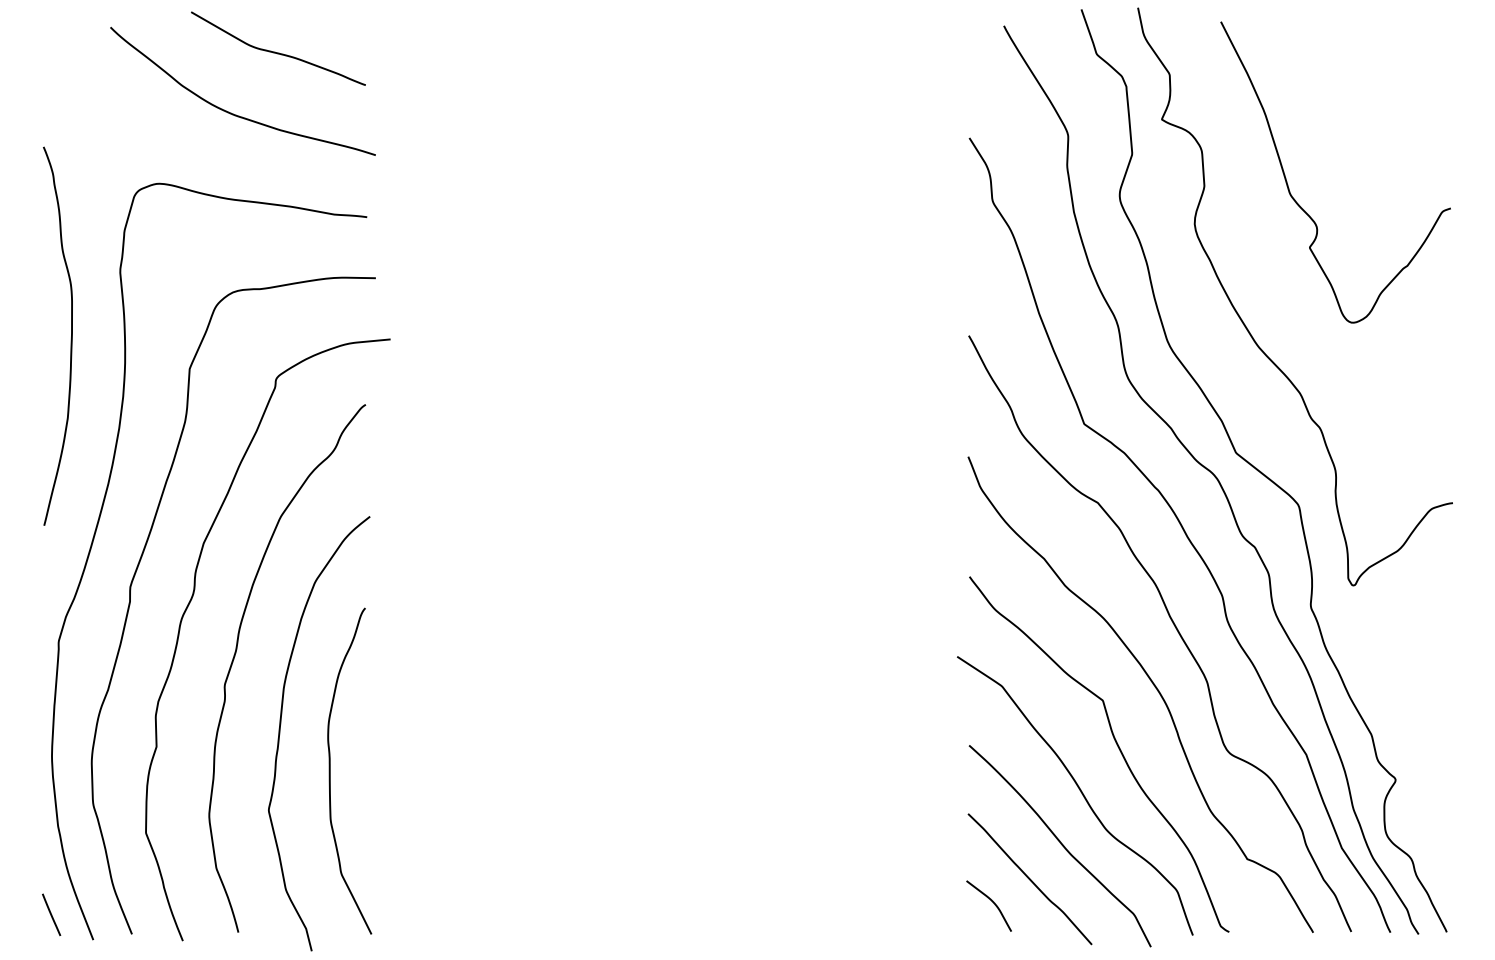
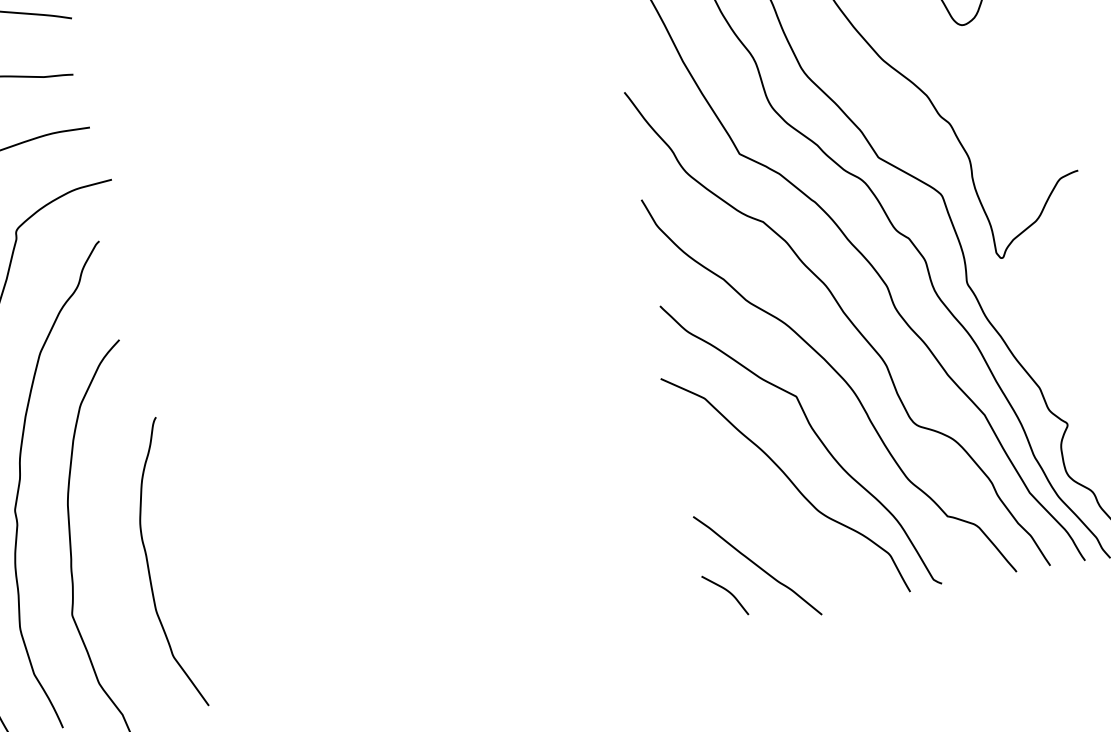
curve: (330, 770) -> (148, 566), moved
curve: (1060, 844) -> (779, 530), removed

